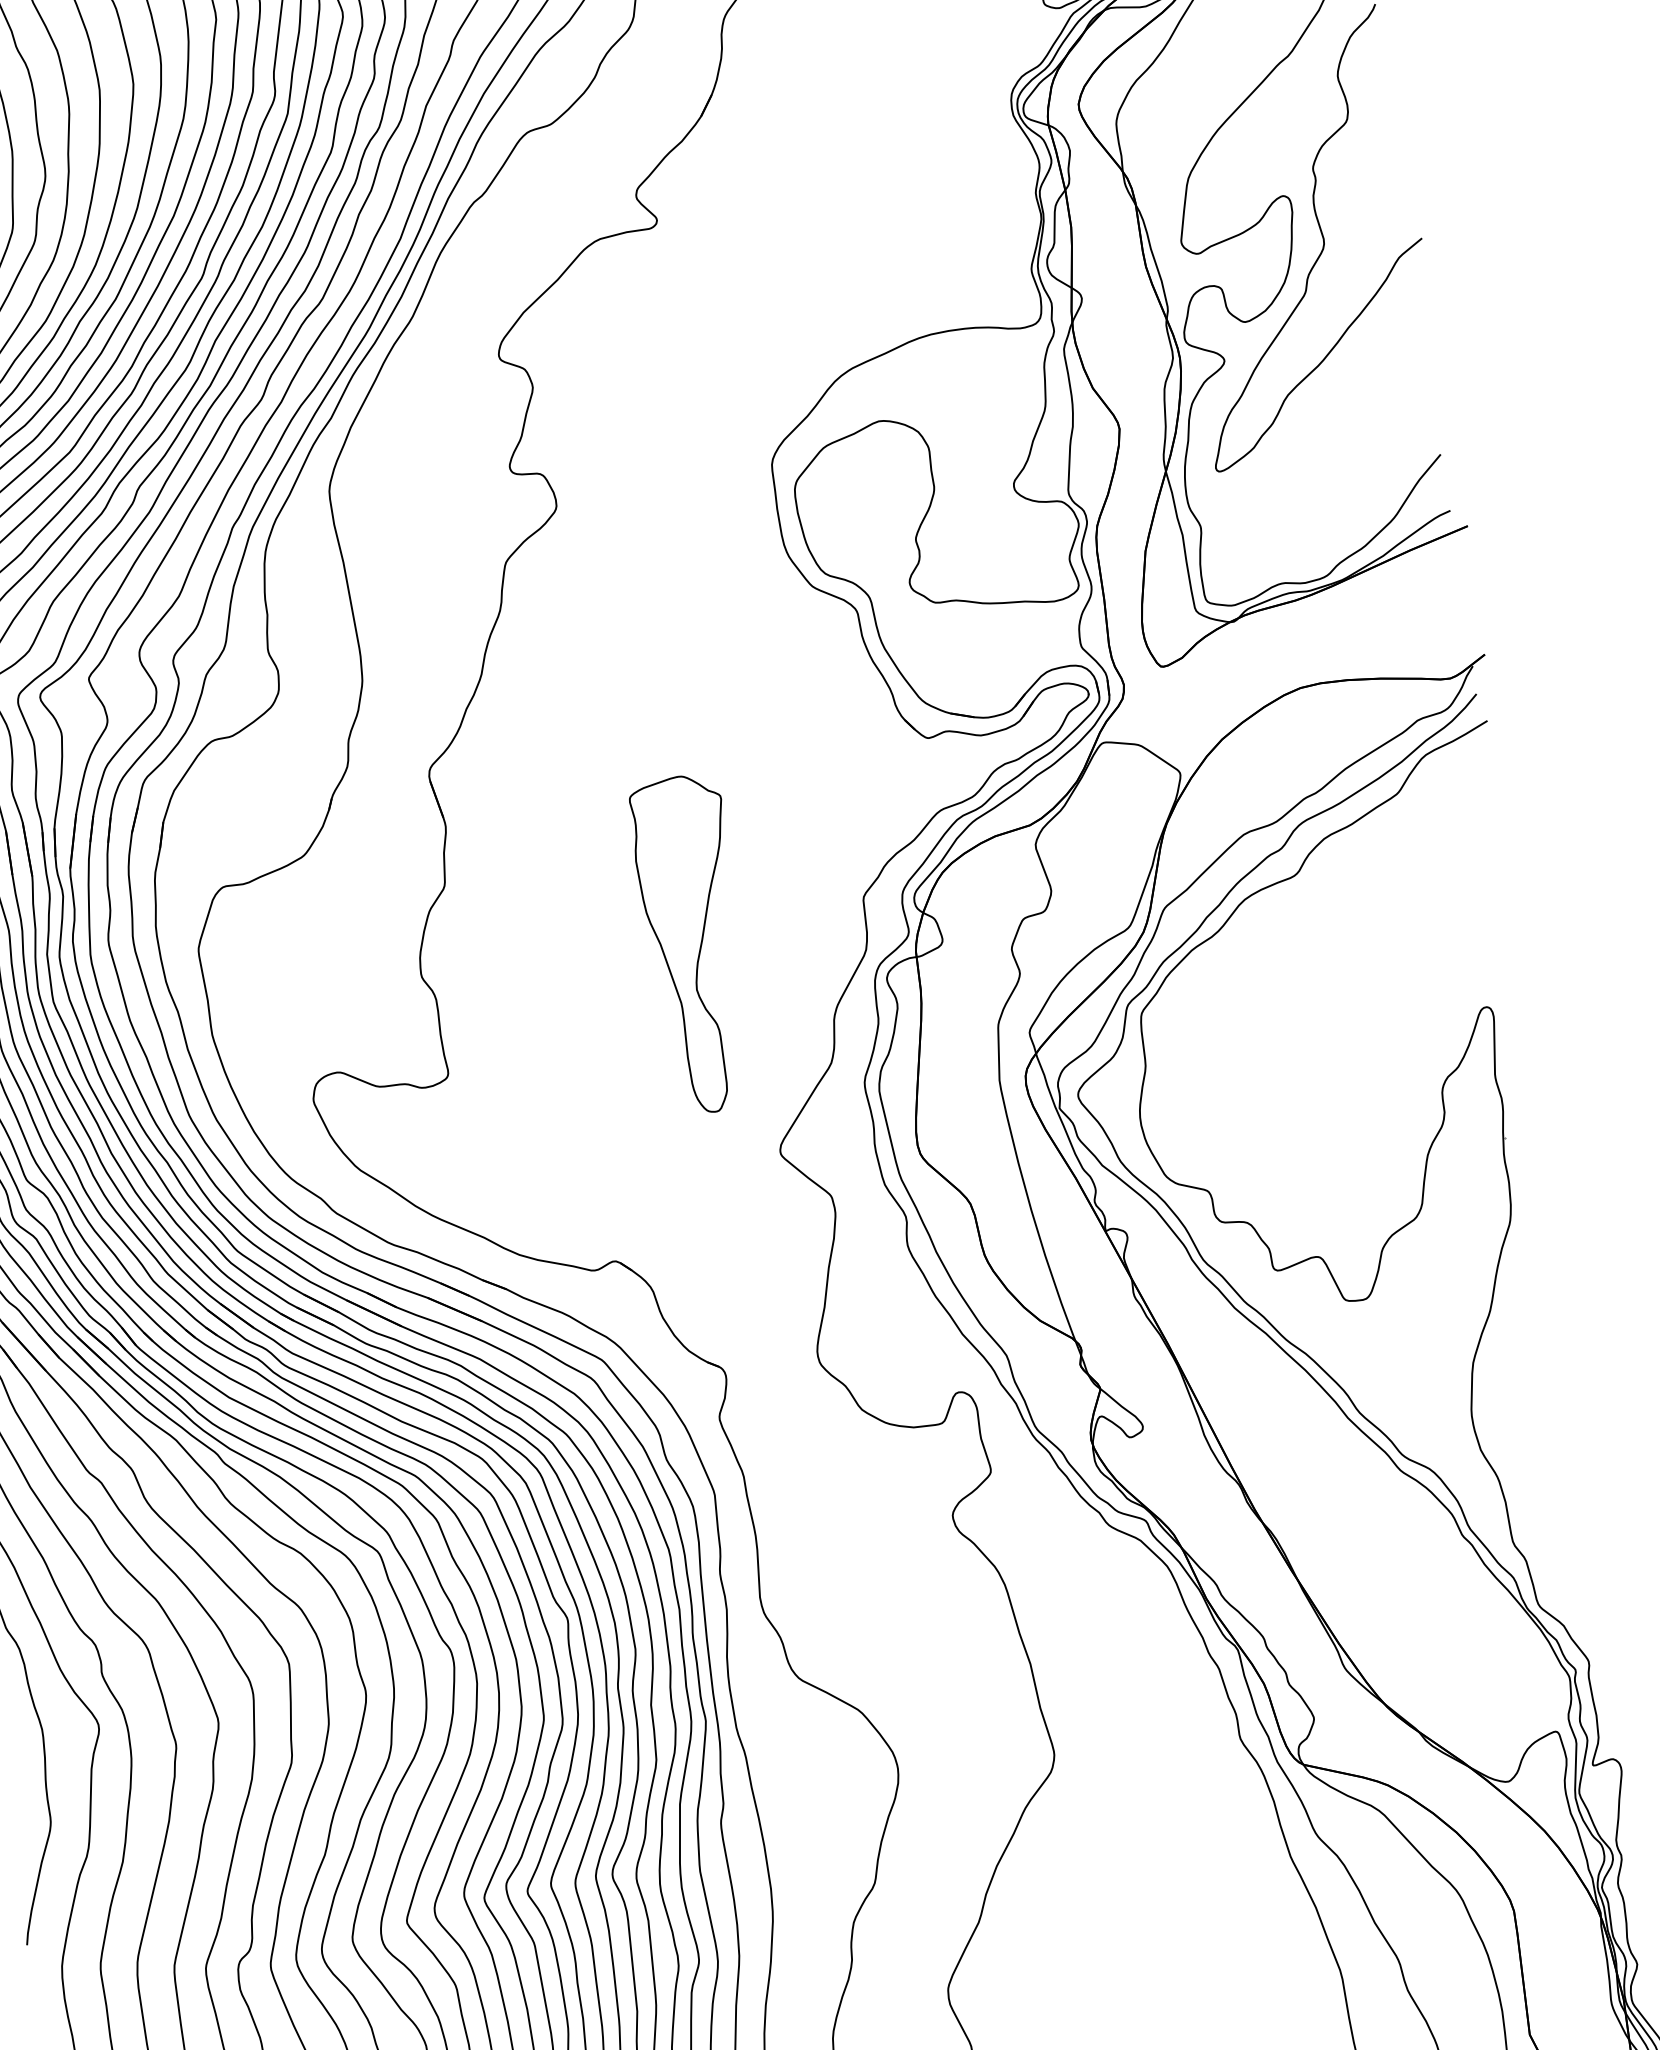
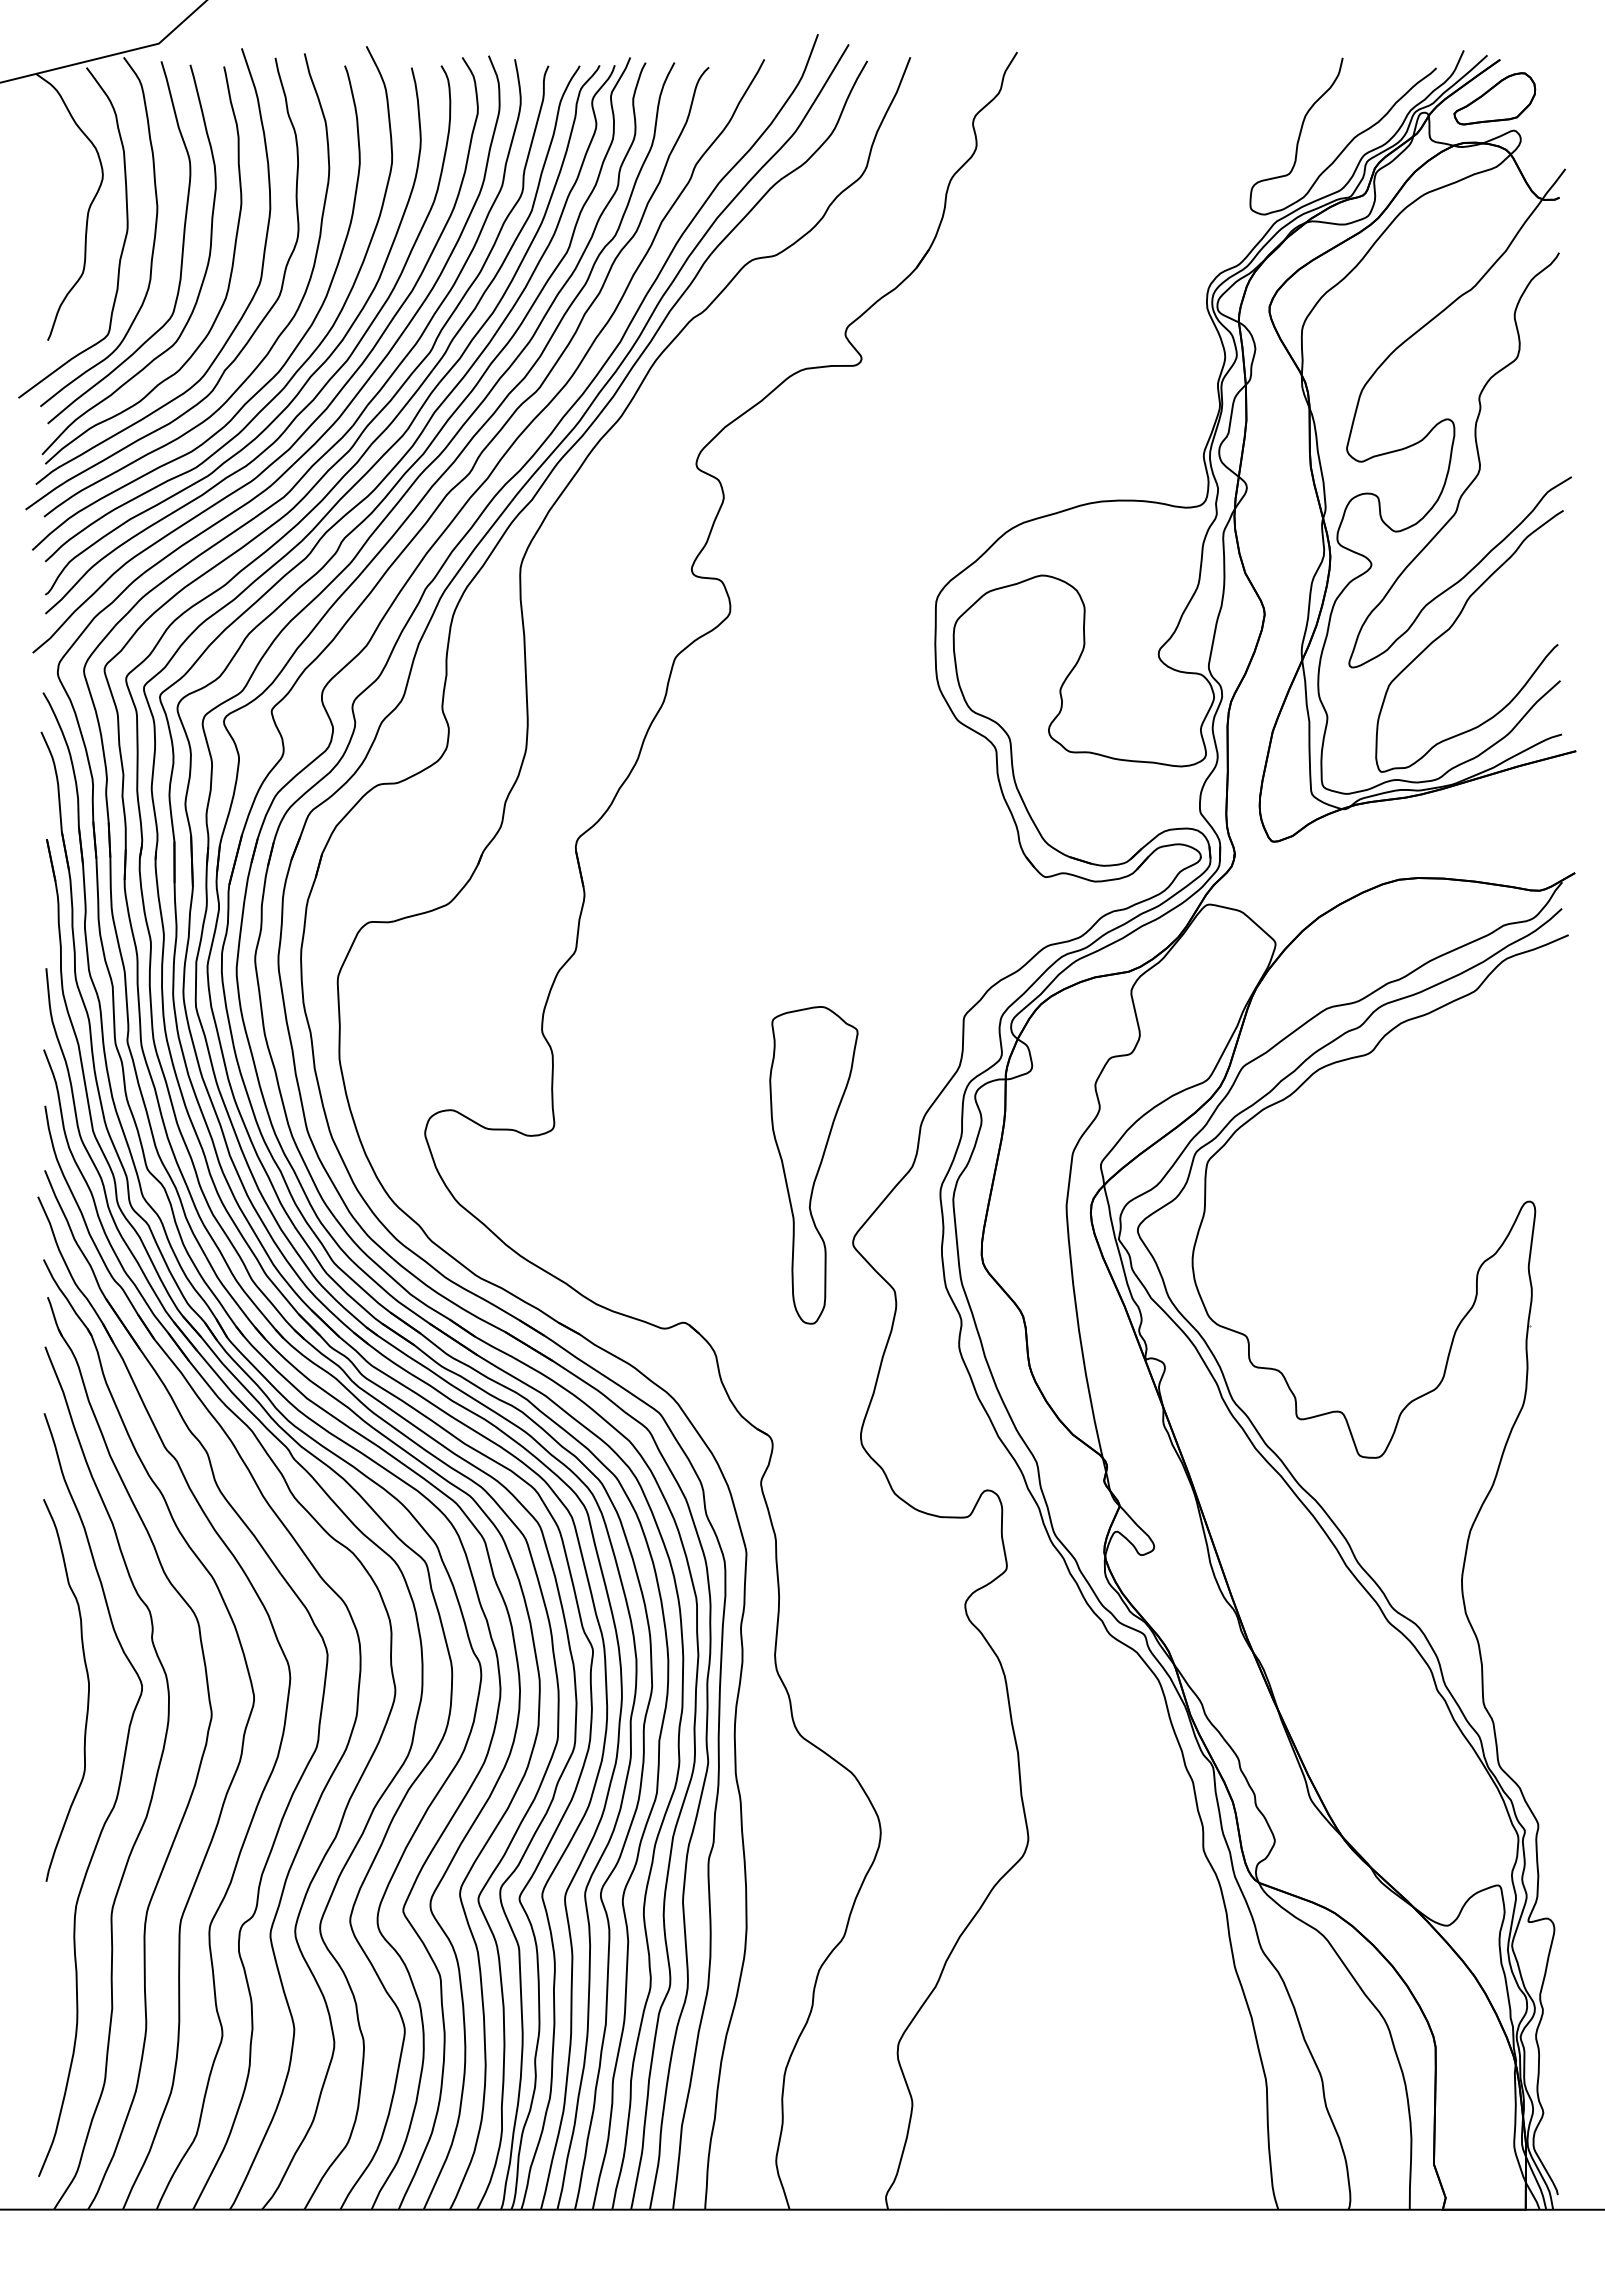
curve: (1317, 416) -> (1450, 629), added
part: (694, 944) -> (813, 1165), moved

